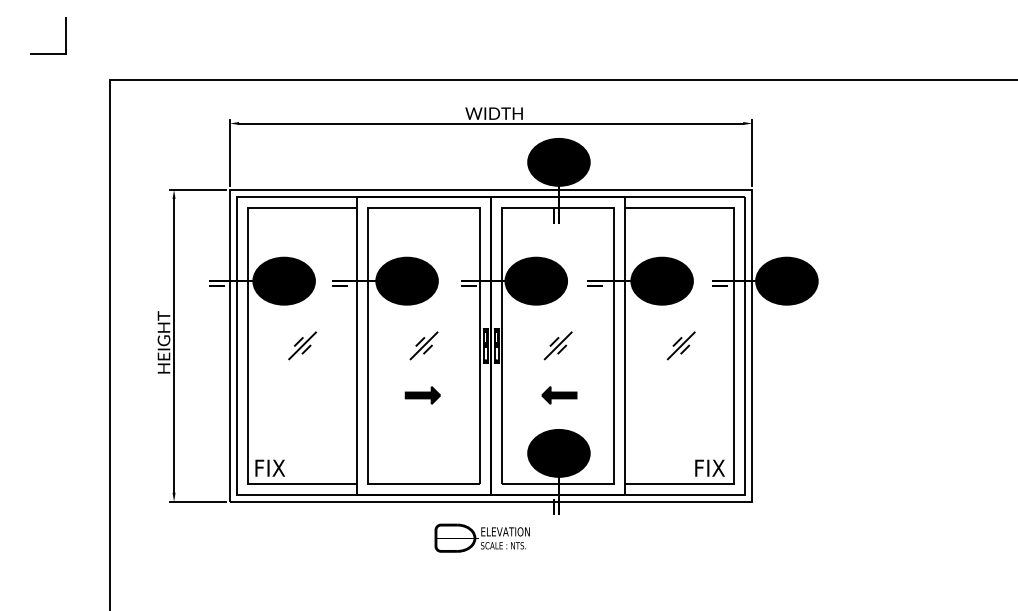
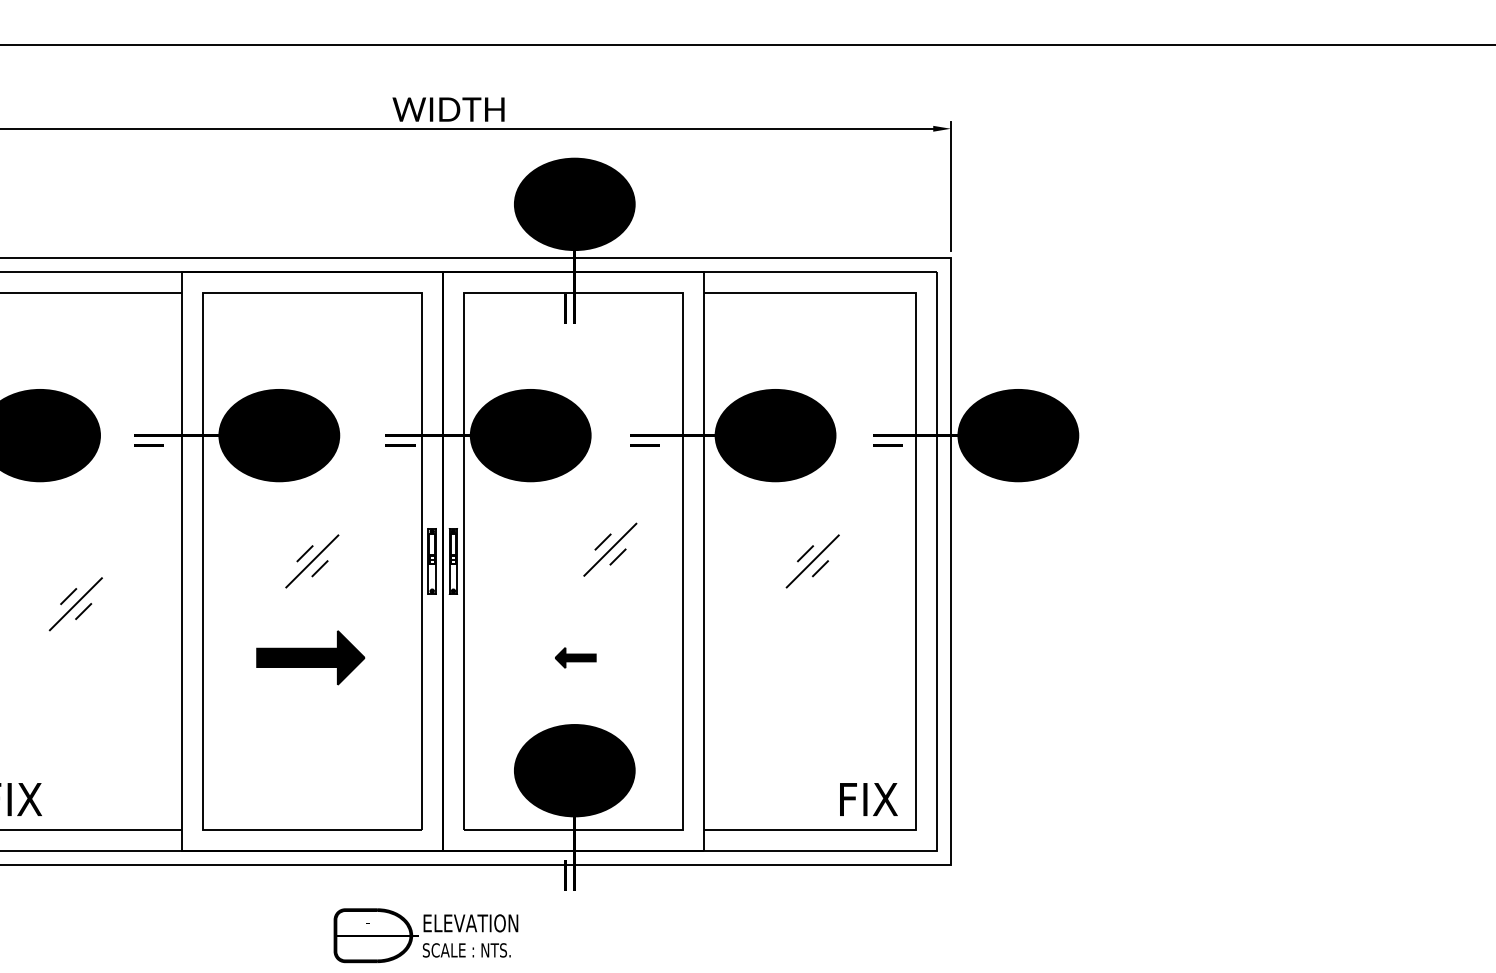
part: (302, 345) -> (75, 603), moved
part: (557, 345) -> (608, 549), moved
part: (422, 395) -> (309, 658), size x1.6
part: (559, 395) -> (575, 658), size x0.6

